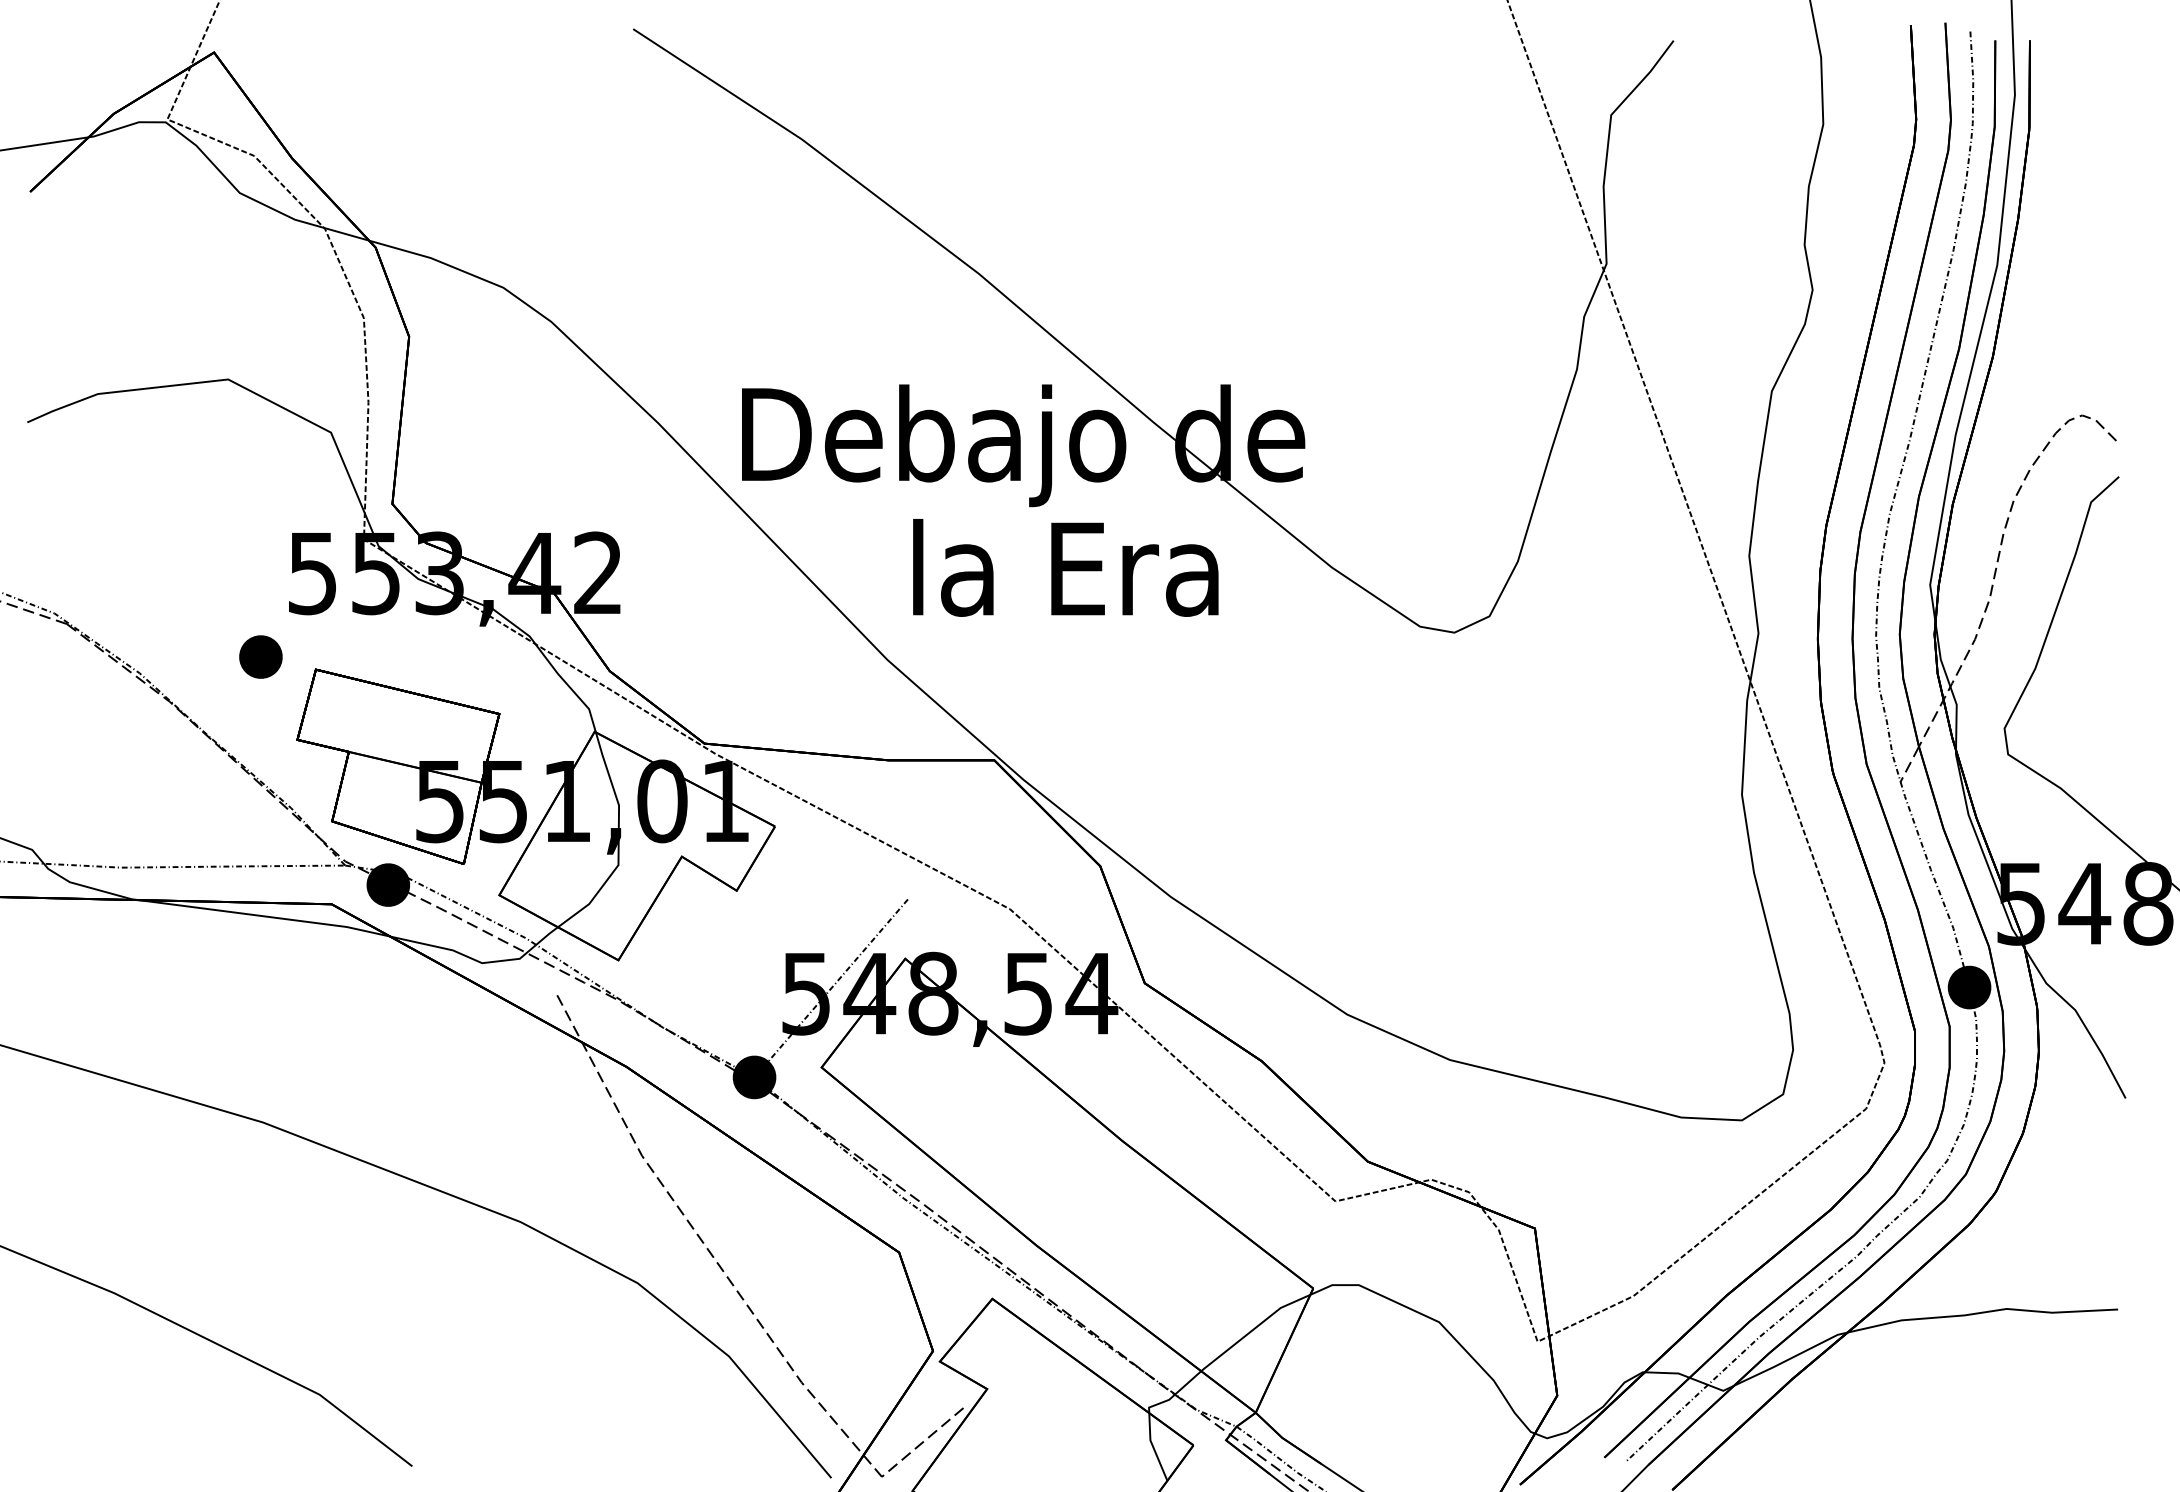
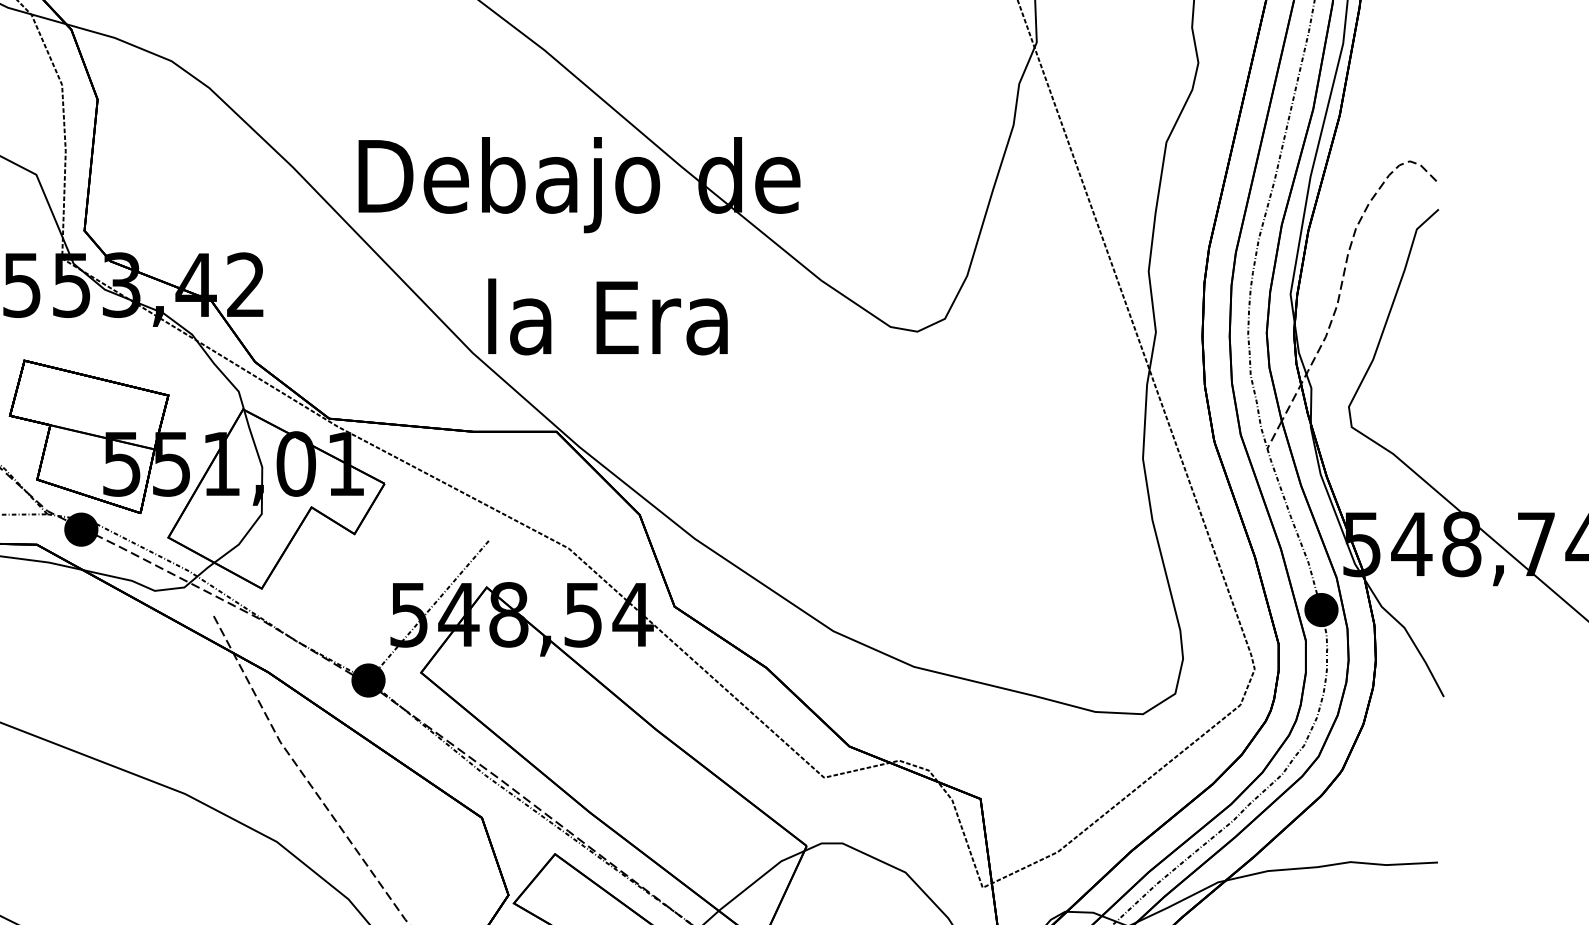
text: (1065, 567) -> (607, 316), moved

